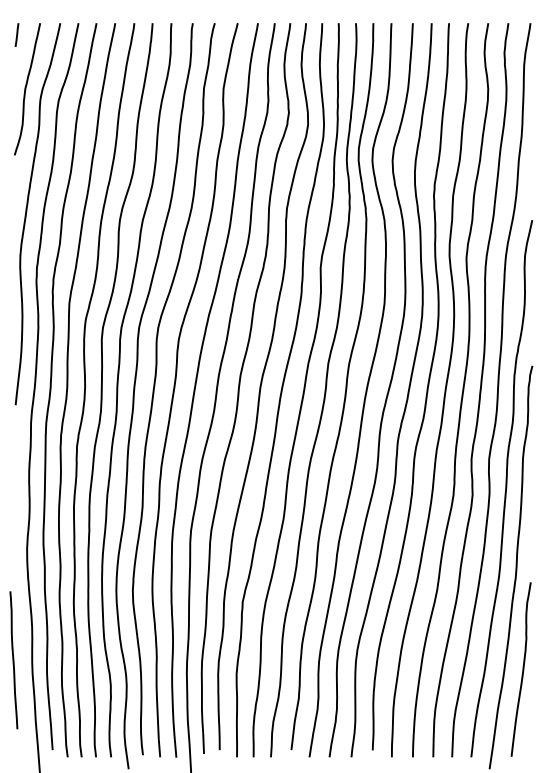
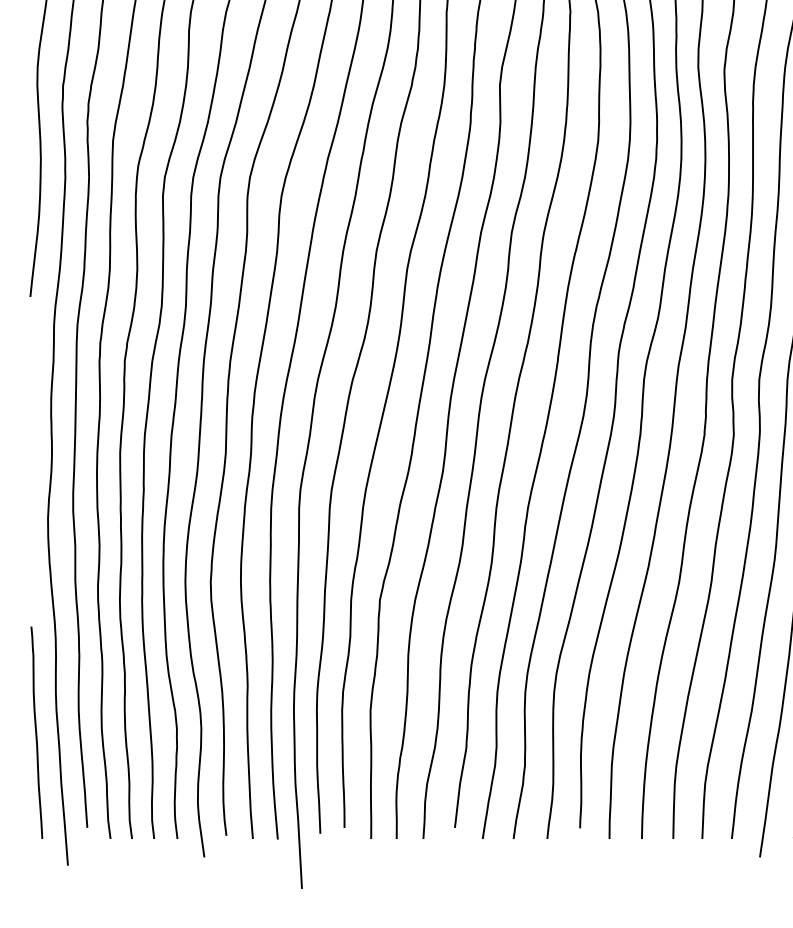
line: (13, 660) -> (36, 733), moved

